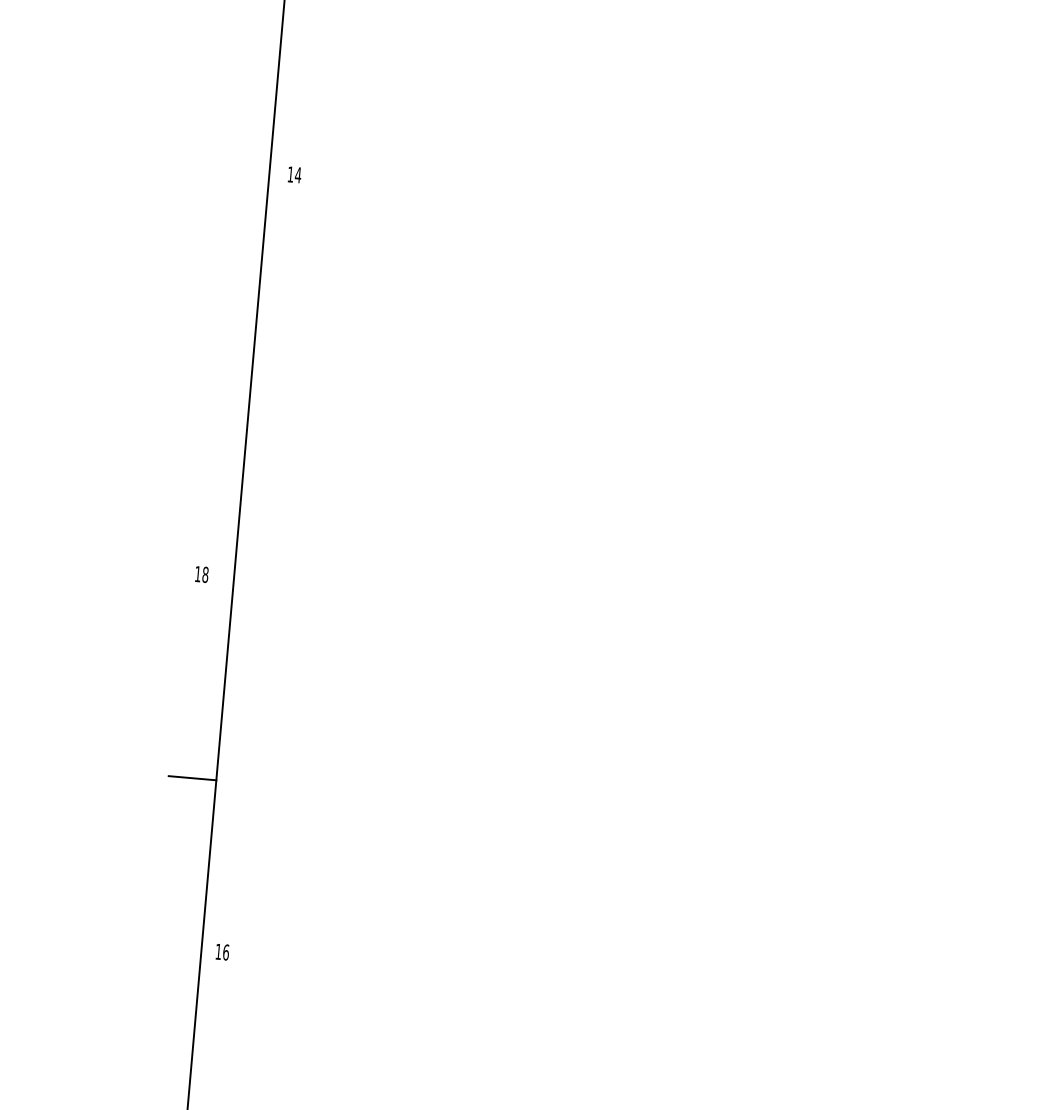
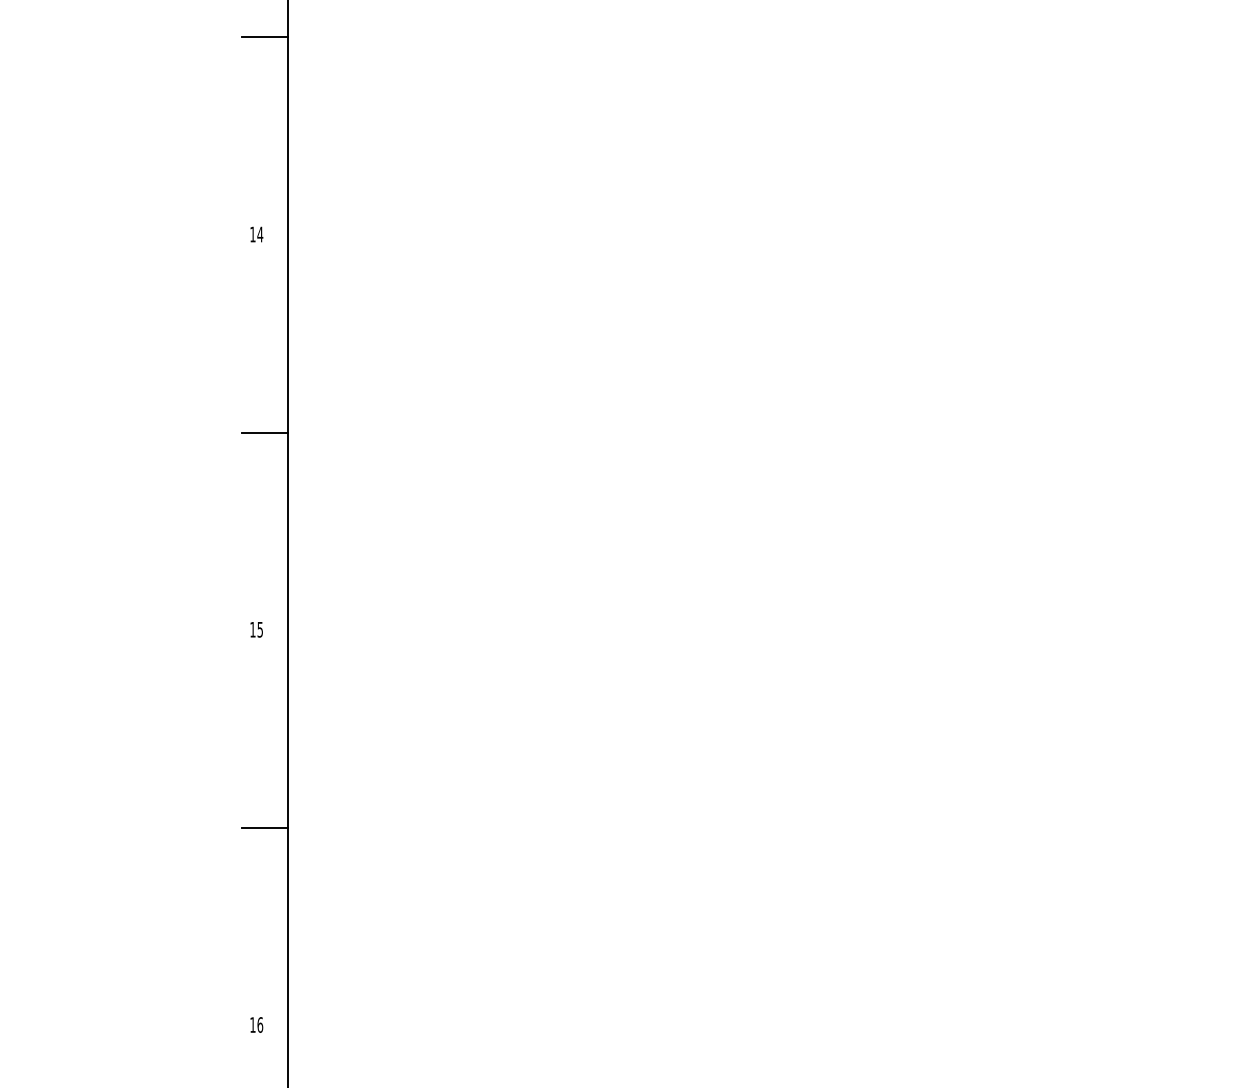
text: (294, 174) -> (256, 234), moved
line: (227, 373) -> (264, 432), added
text: (205, 574) -> (260, 629), 18 -> 15
text: (222, 951) -> (256, 1024), moved

